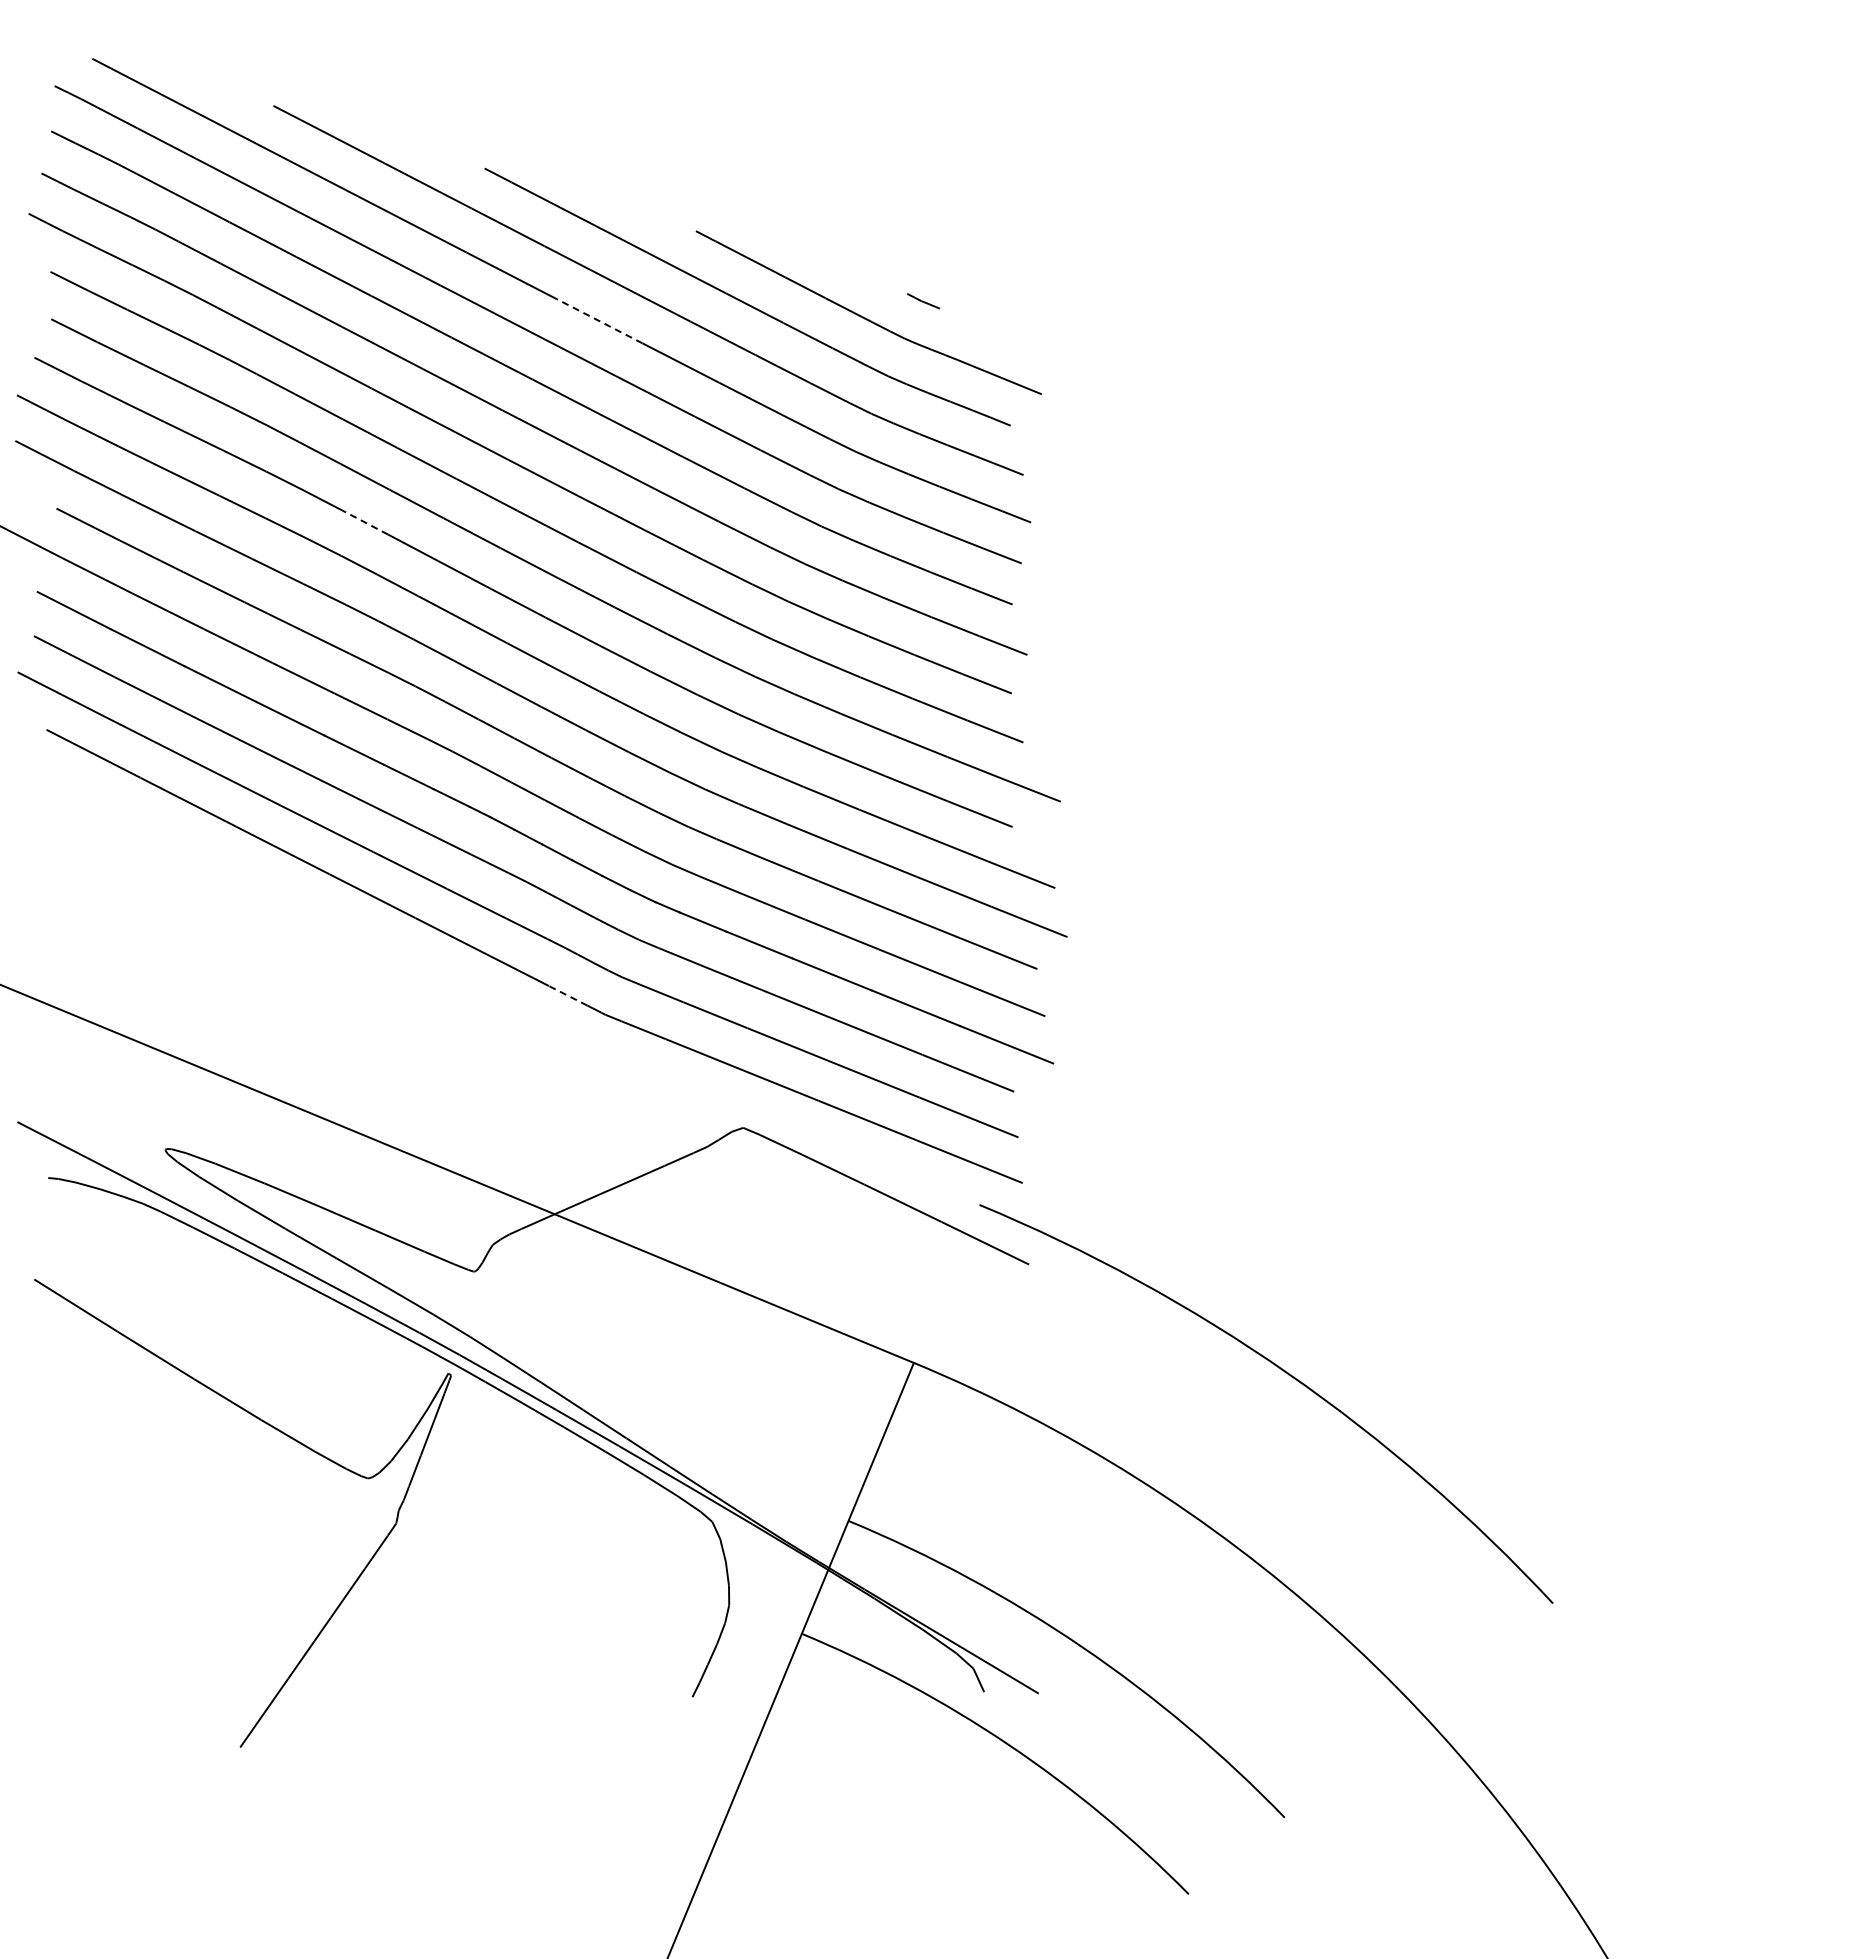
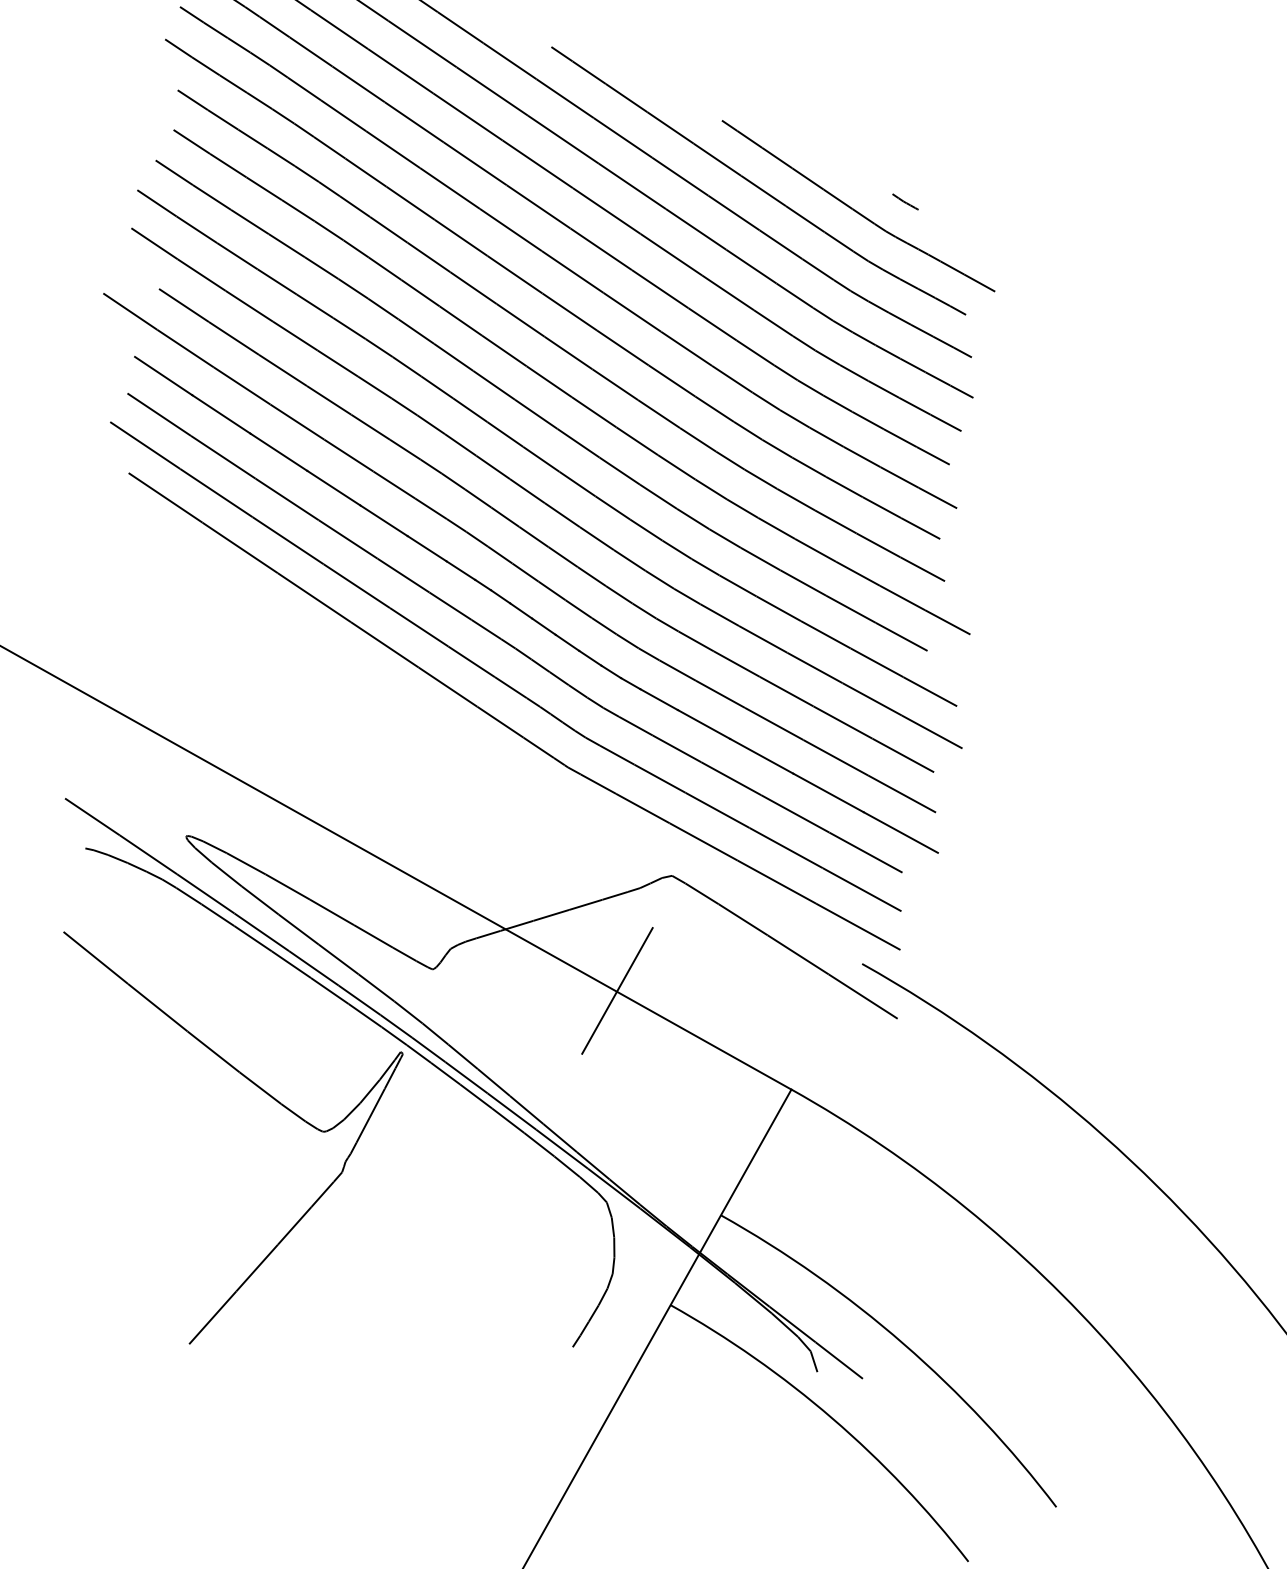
line: (599, 321) -> (632, 186), dashed -> solid
line: (365, 522) -> (416, 331), dashed -> solid
line: (568, 995) -> (539, 747), dashed -> solid
line: (694, 1271) -> (616, 991), added

